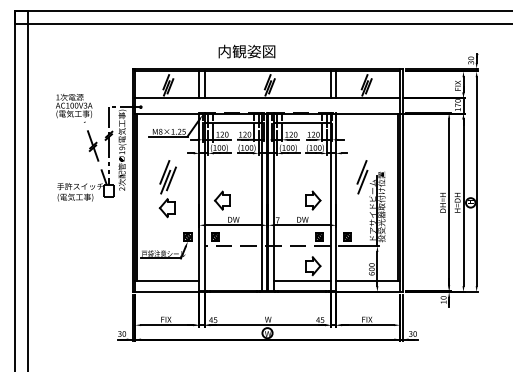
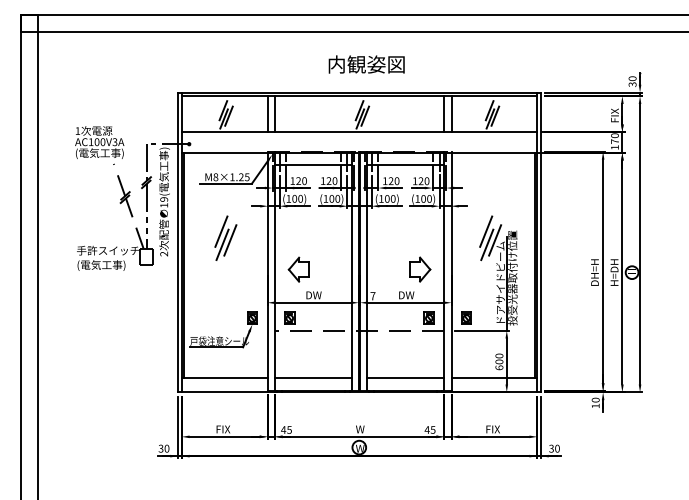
text: (246, 51) -> (366, 64), moved
line: (368, 178) -> (495, 240), added
part: (167, 207) -> (224, 279), removed
part: (313, 266) -> (420, 357), removed
line: (232, 280) -> (312, 377), added

